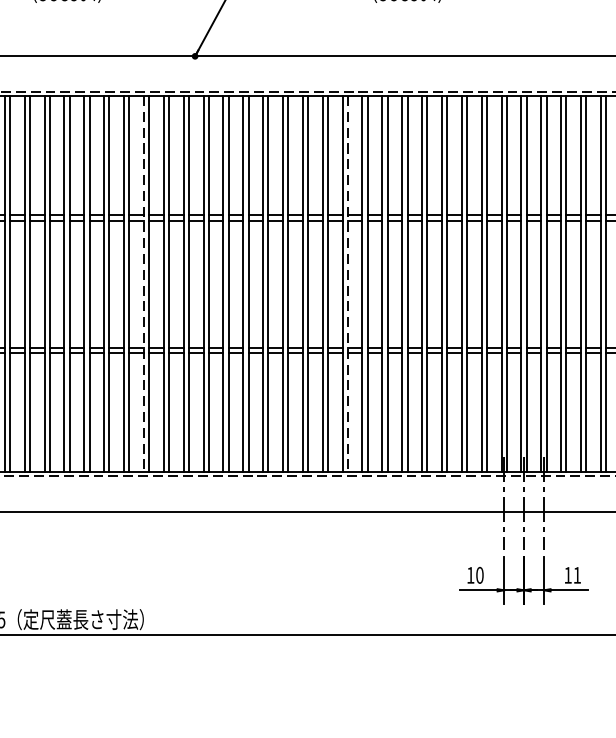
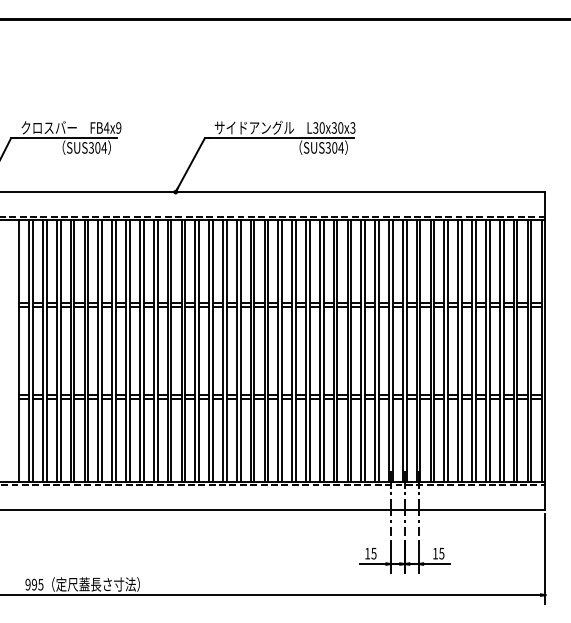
line: (143, 285) -> (139, 351), dashed -> solid
line: (348, 285) -> (282, 351), dashed -> solid
text: (479, 575) -> (373, 553), 10 -> 15
text: (576, 575) -> (441, 553), 11 -> 15

